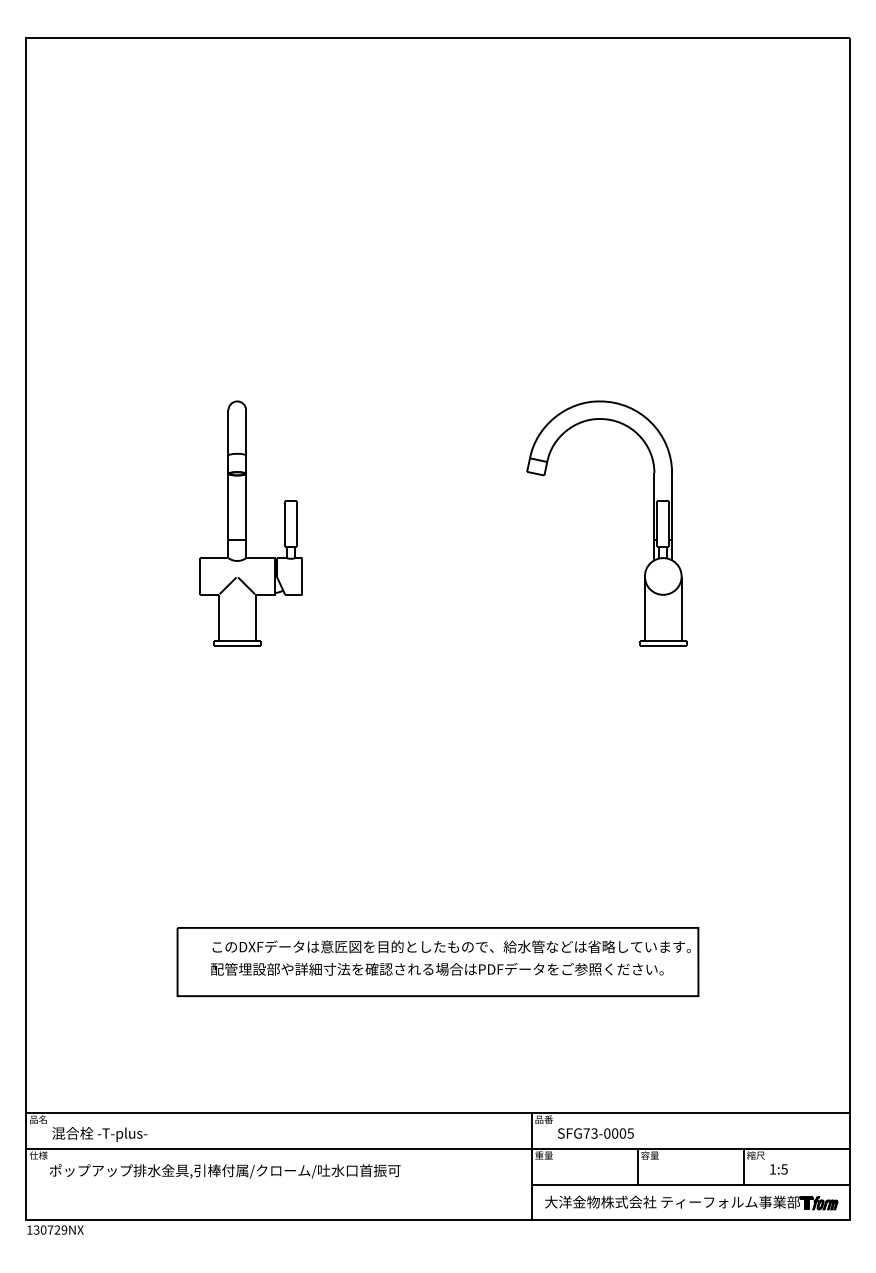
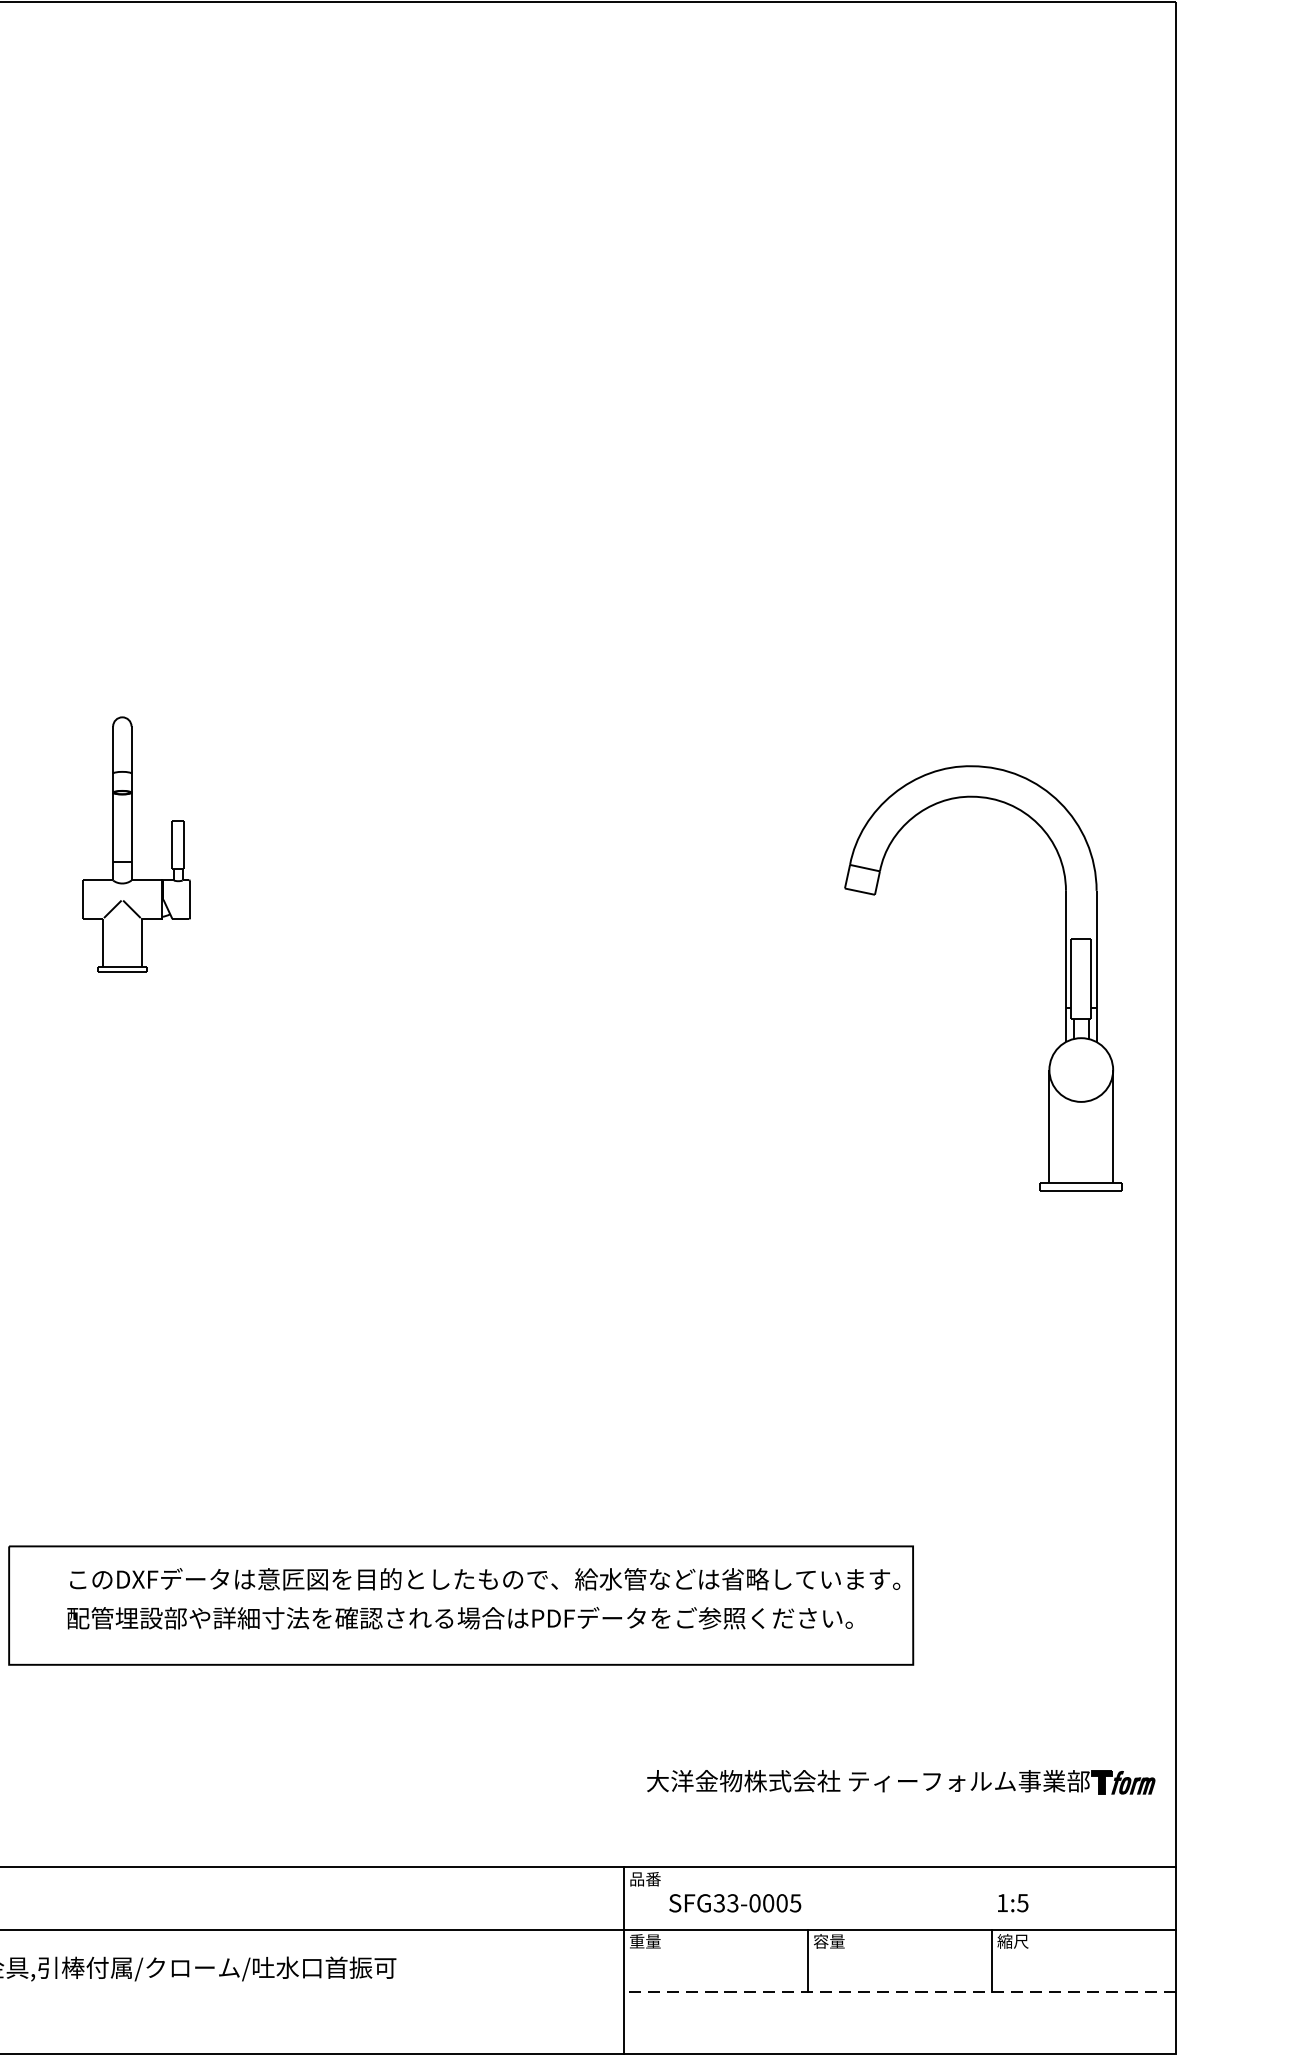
part: (250, 523) -> (135, 844), size x0.6
part: (653, 523) -> (1064, 978), moved
text: (586, 1133) -> (718, 1903), SFG73-0005 -> SFG33-0005
text: (778, 1169) -> (1012, 1903), moved
line: (690, 1184) -> (899, 1991), solid -> dashed
part: (691, 1202) -> (901, 1781), moved

